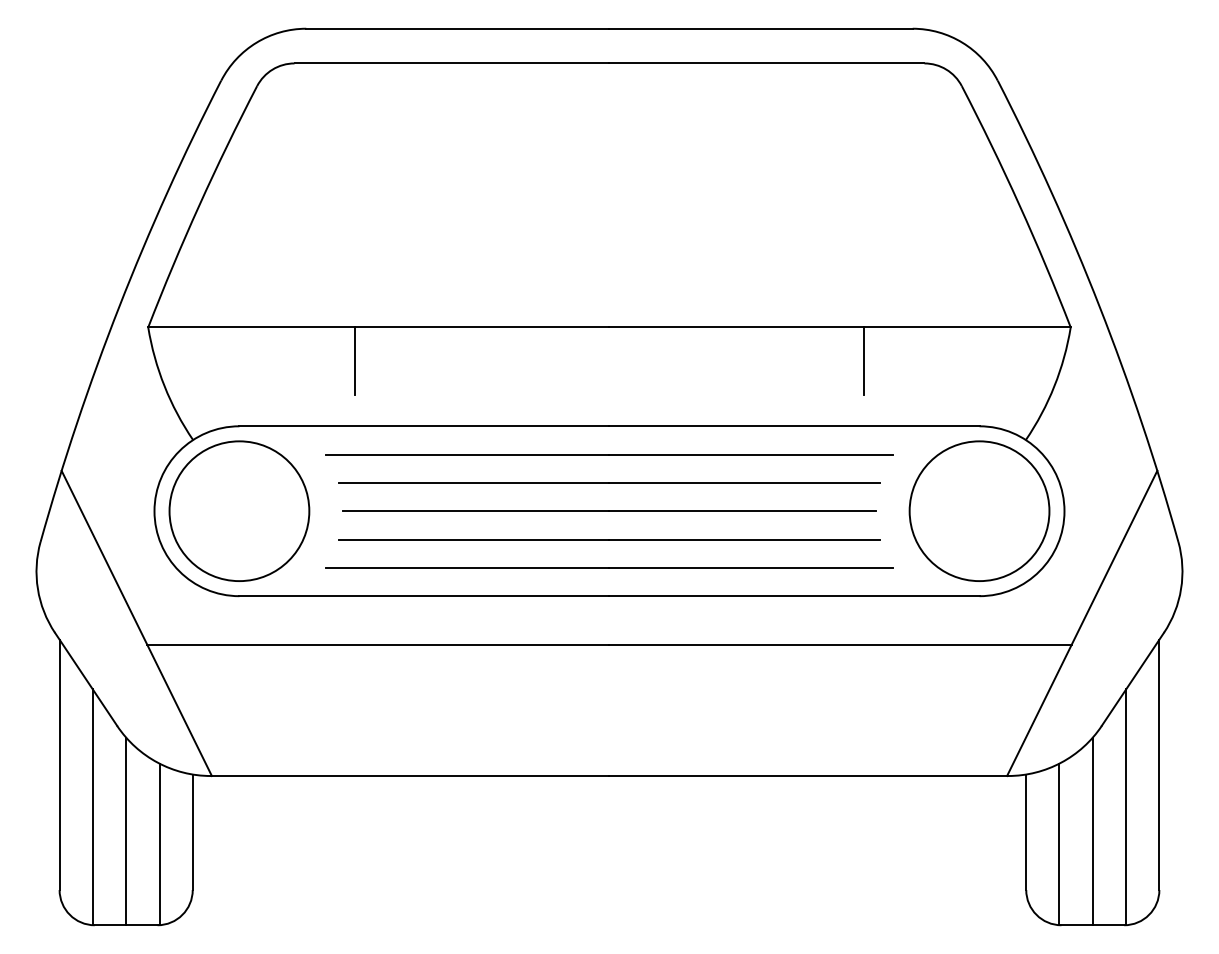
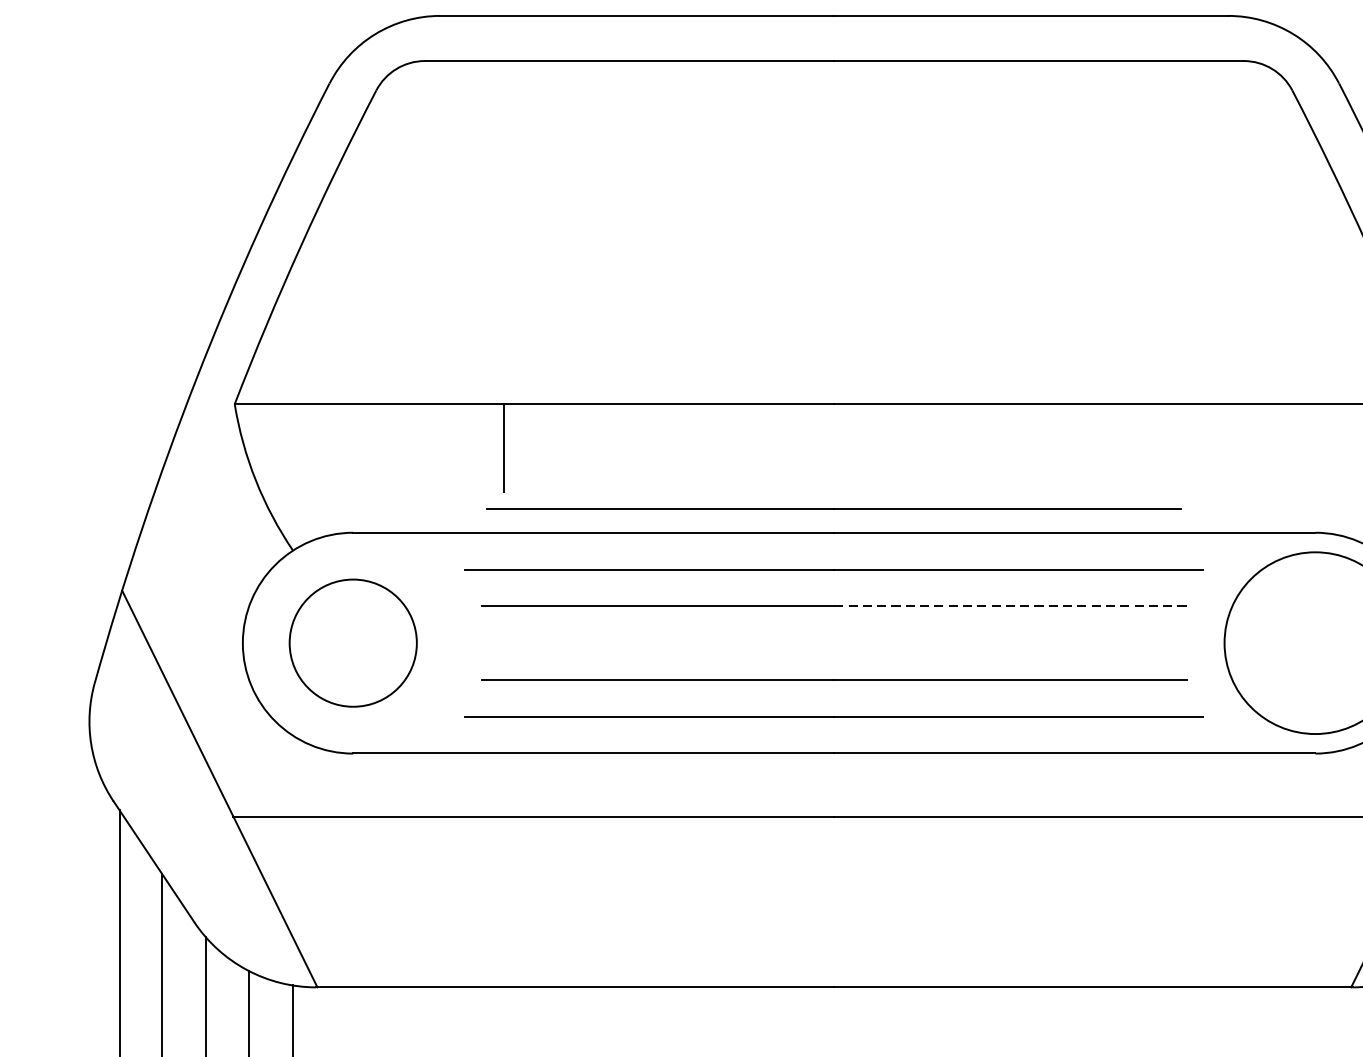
line: (863, 360) -> (1164, 447), removed
line: (744, 482) -> (1009, 605), solid -> dashed
line: (609, 510) -> (834, 508), moved
circle: (239, 511) -> (353, 643), size x0.7

